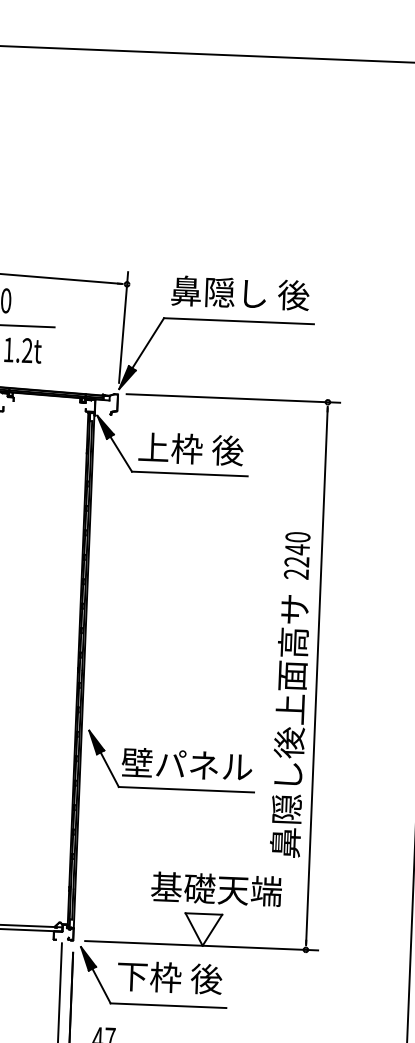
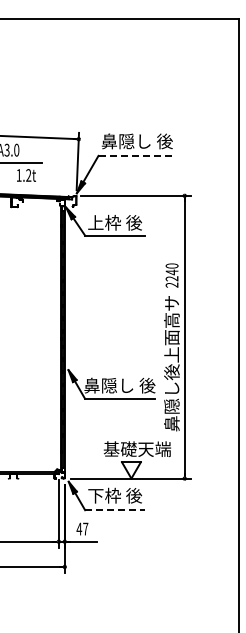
line: (239, 320) -> (137, 155), solid -> dashed
text: (186, 764) -> (119, 385), 壁パネル -> 鼻隠し 後
line: (169, 1006) -> (115, 510), solid -> dashed

